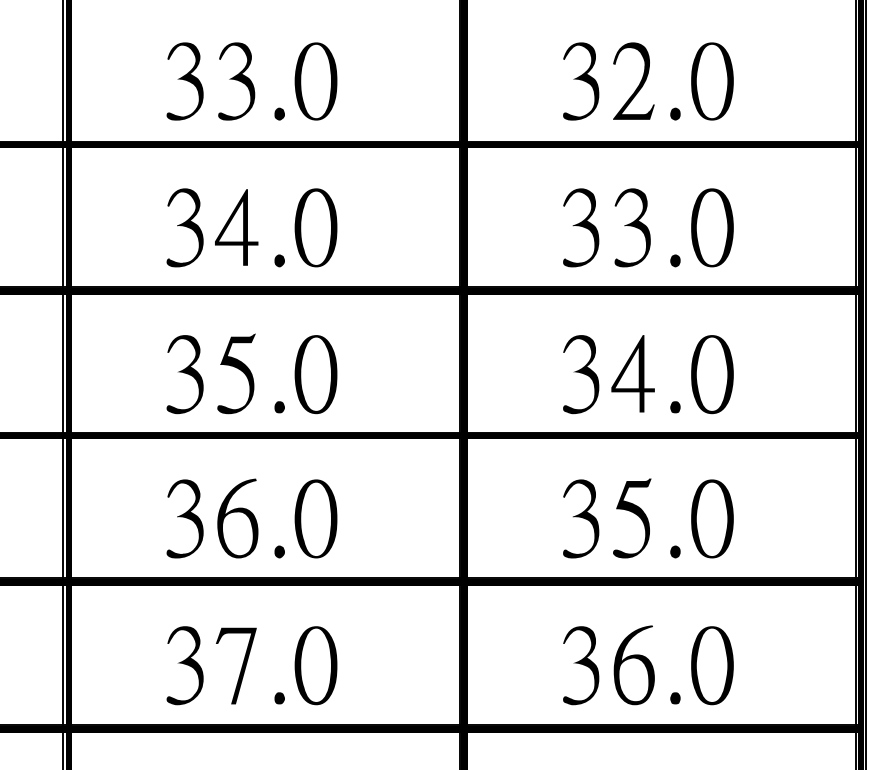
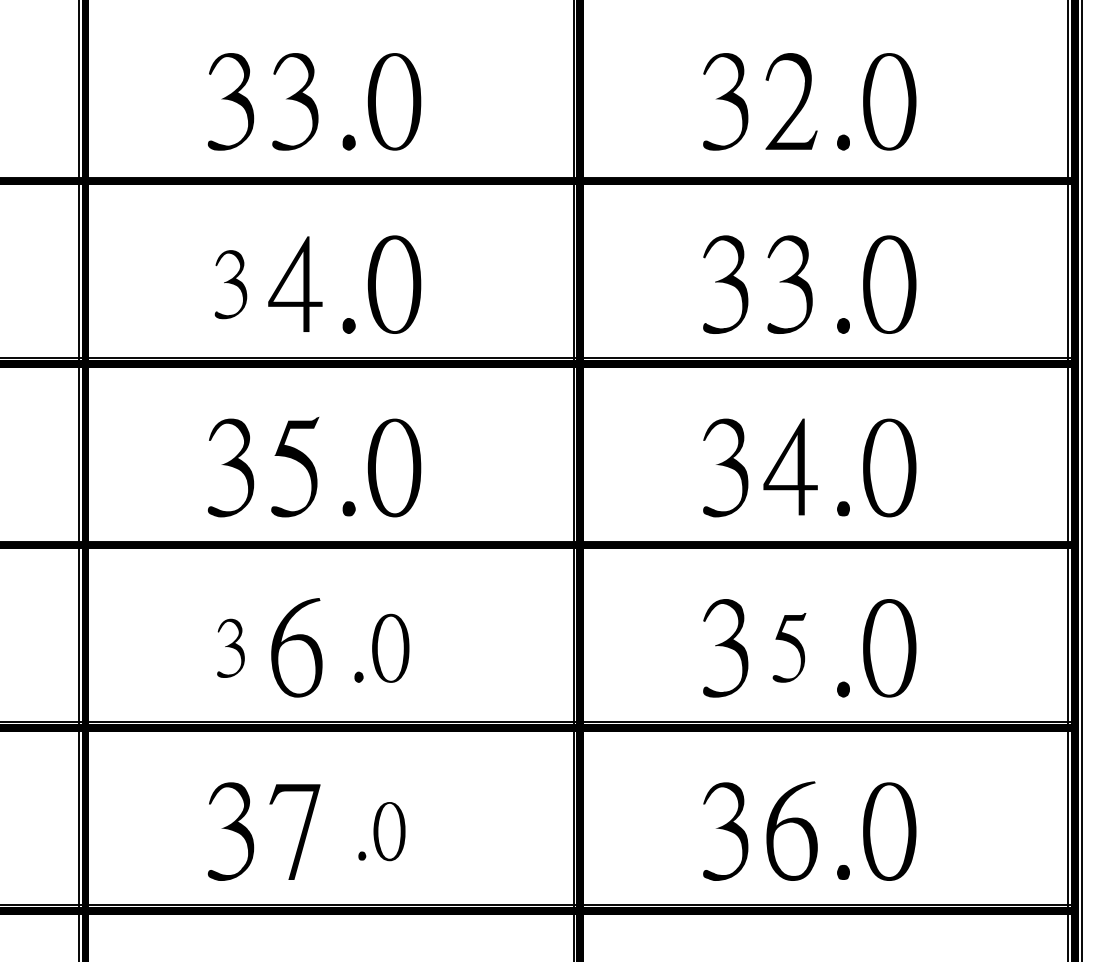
part: (184, 227) -> (230, 284), size x0.7
part: (632, 518) -> (789, 647), size x0.7
part: (184, 519) -> (230, 648), size x0.6
part: (305, 519) -> (381, 648), size x0.7
part: (305, 665) -> (381, 831), size x0.6

